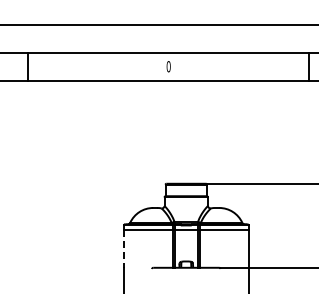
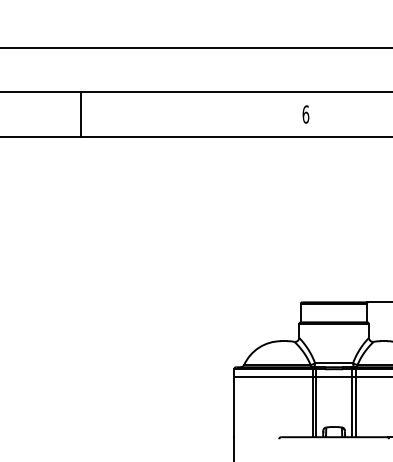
text: (168, 66) -> (305, 114), 0 -> 6
line: (124, 249) -> (234, 407), dashed -> solid

